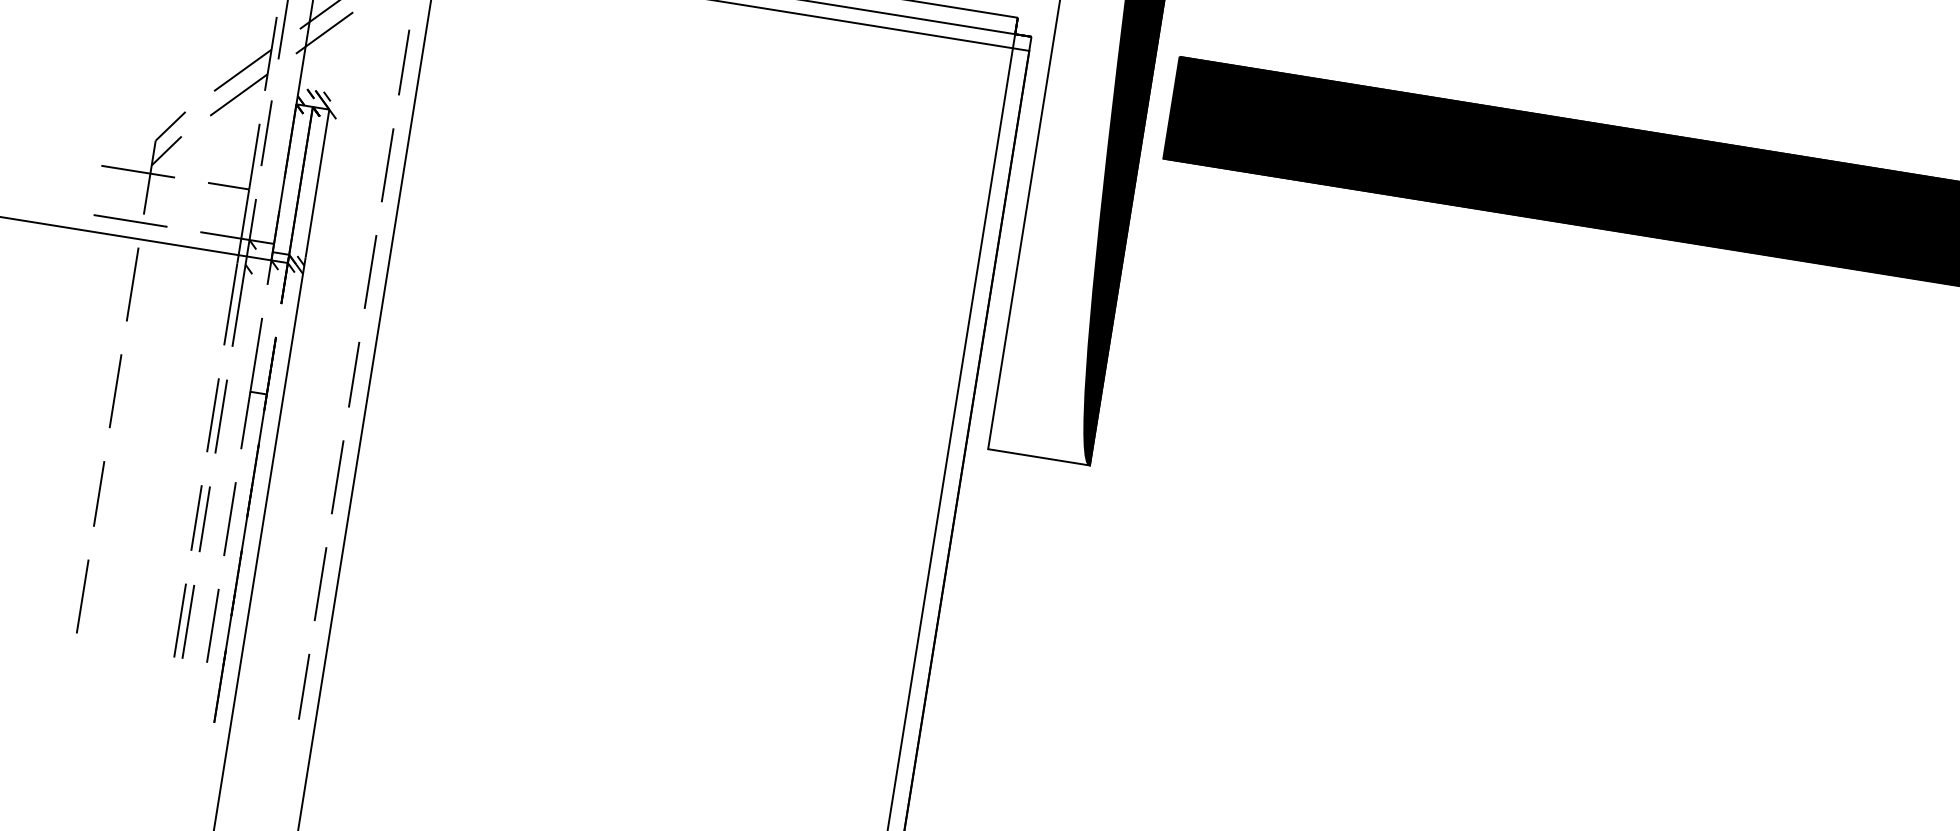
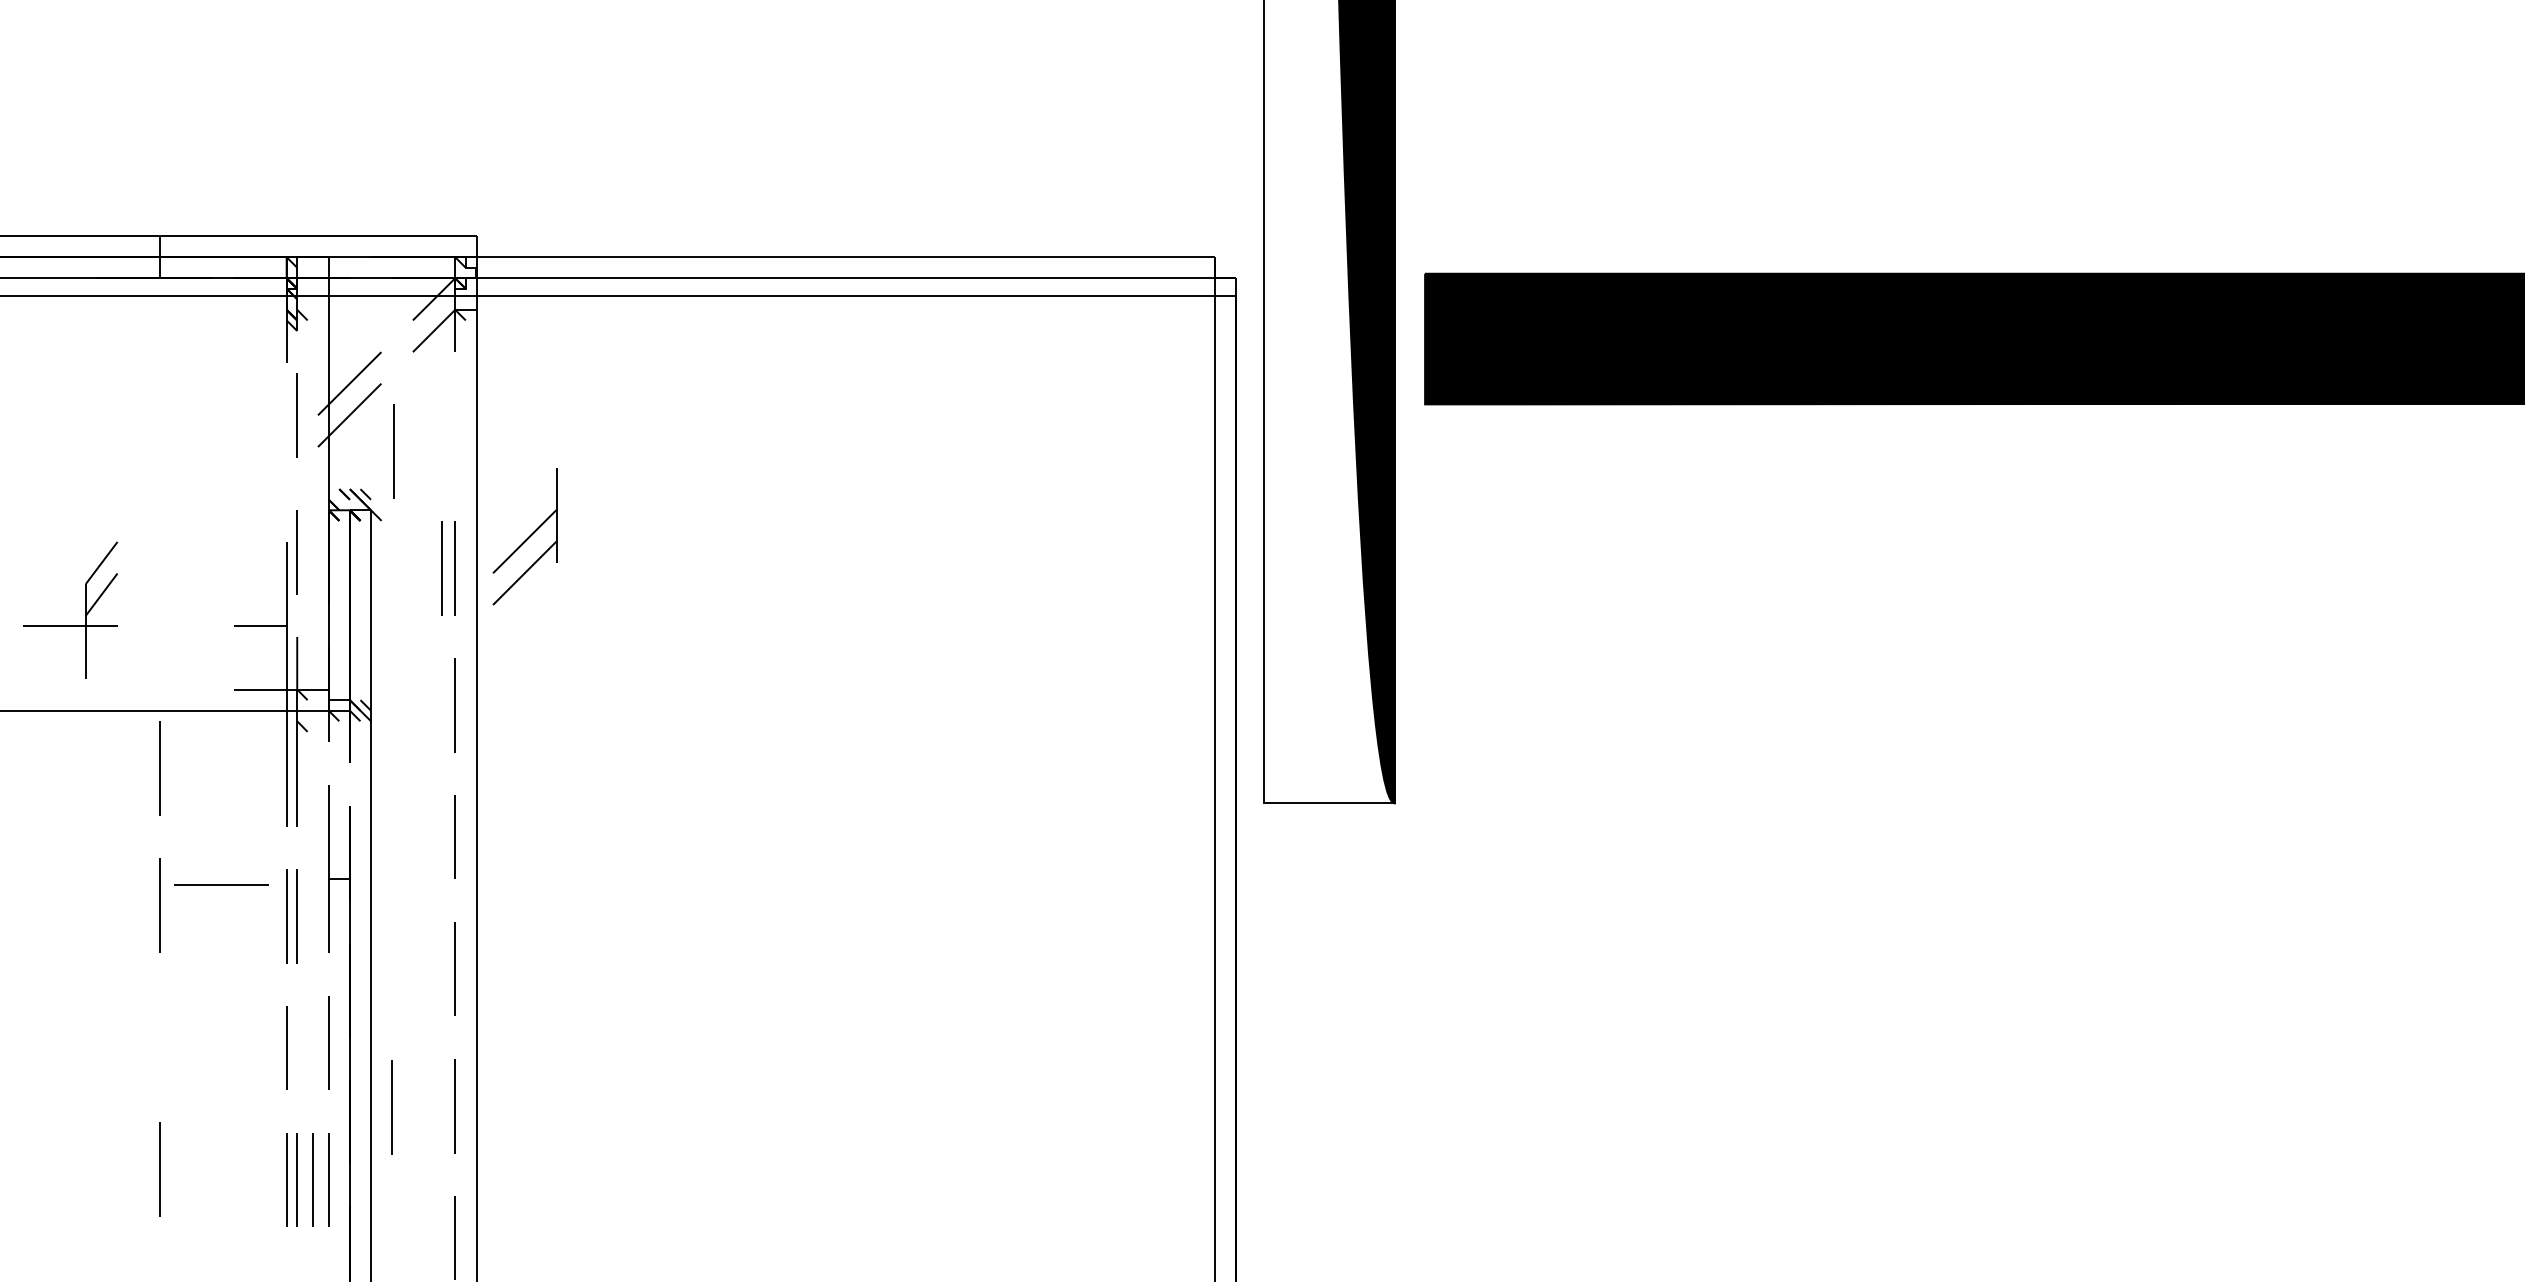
line: (403, 62) -> (454, 436), removed
part: (243, 66) -> (524, 536), moved
line: (354, 66) -> (393, 451), added
part: (152, 160) -> (85, 609), moved
line: (376, 163) -> (441, 568), added
line: (130, 220) -> (221, 884), moved
line: (98, 493) -> (159, 1037), removed
line: (204, 518) -> (296, 1047), removed
line: (270, 577) -> (391, 1107), added
line: (200, 623) -> (312, 1179), added

